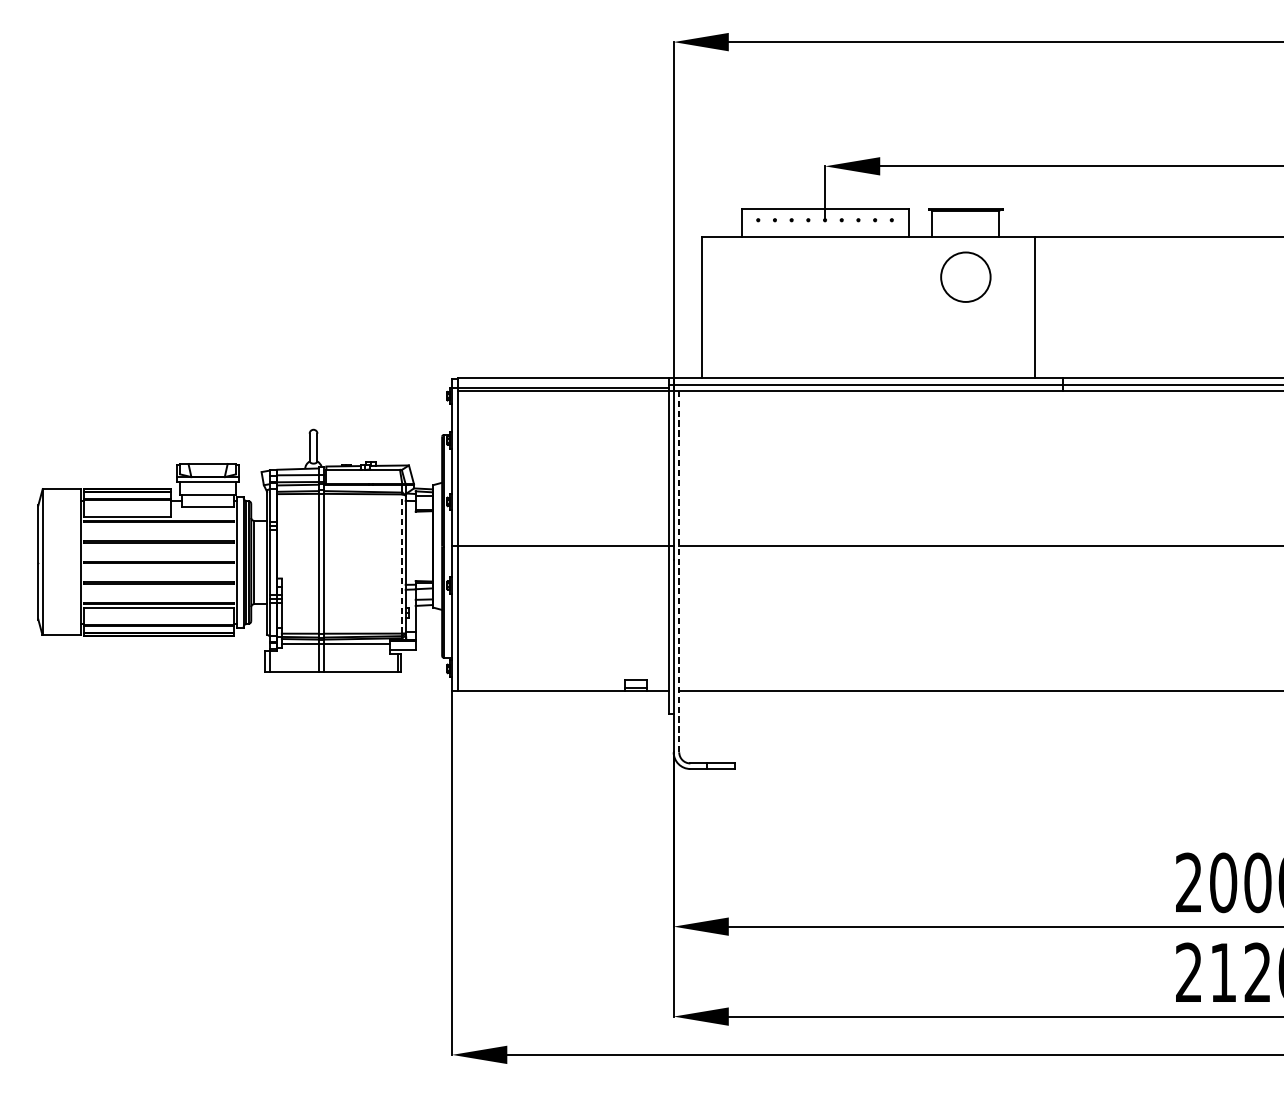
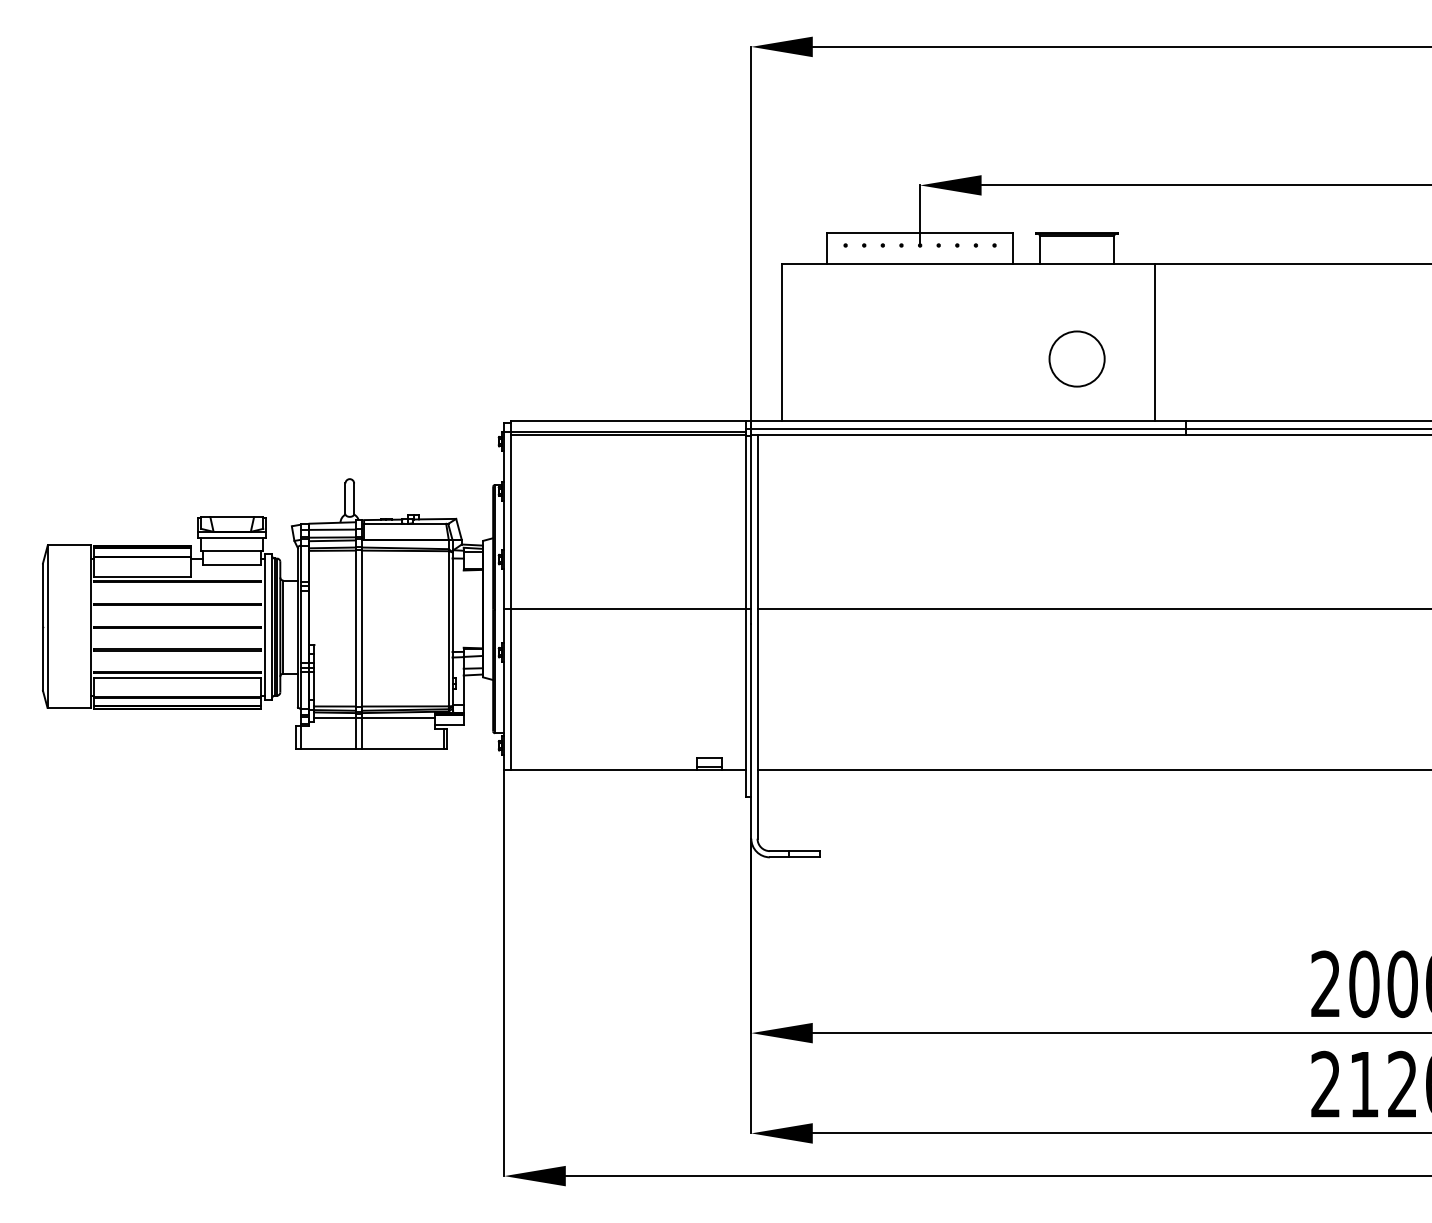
circle: (965, 276) -> (1076, 358), moved
line: (402, 563) -> (448, 628), dashed -> solid
line: (679, 571) -> (757, 637), dashed -> solid

